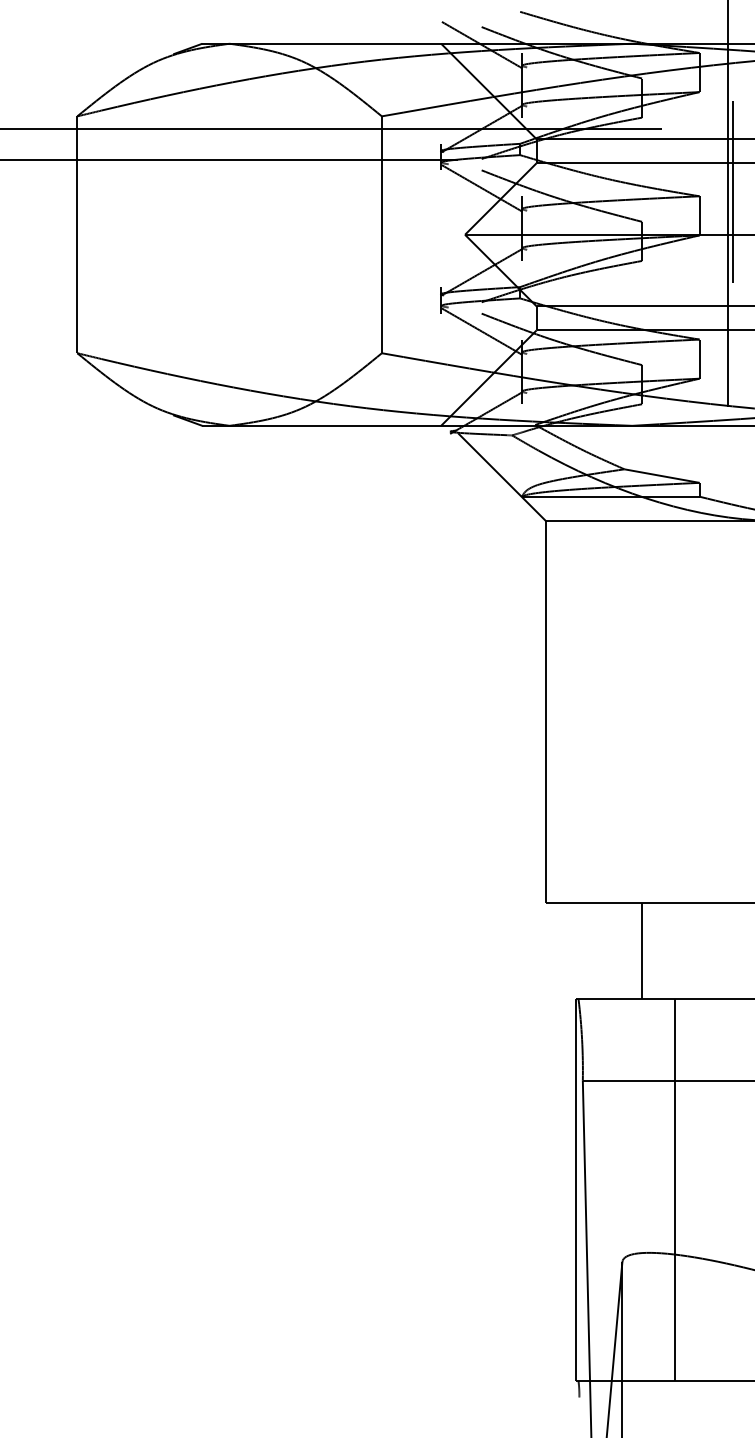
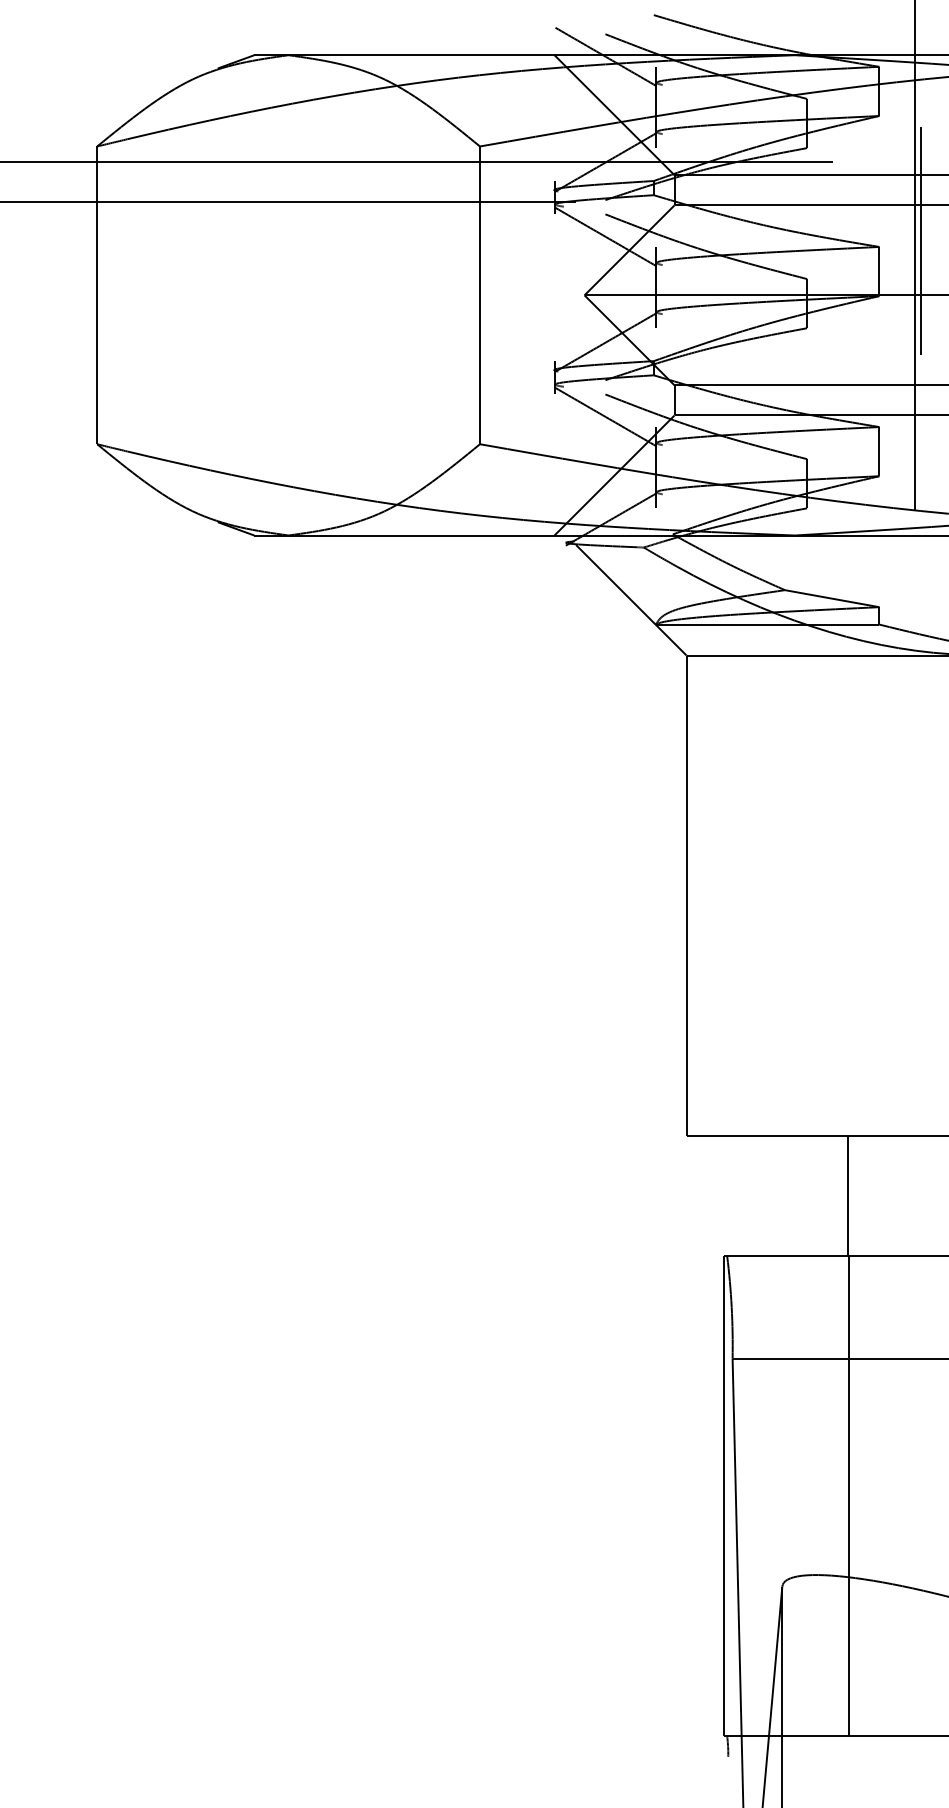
line: (641, 950) -> (847, 1194), moved

